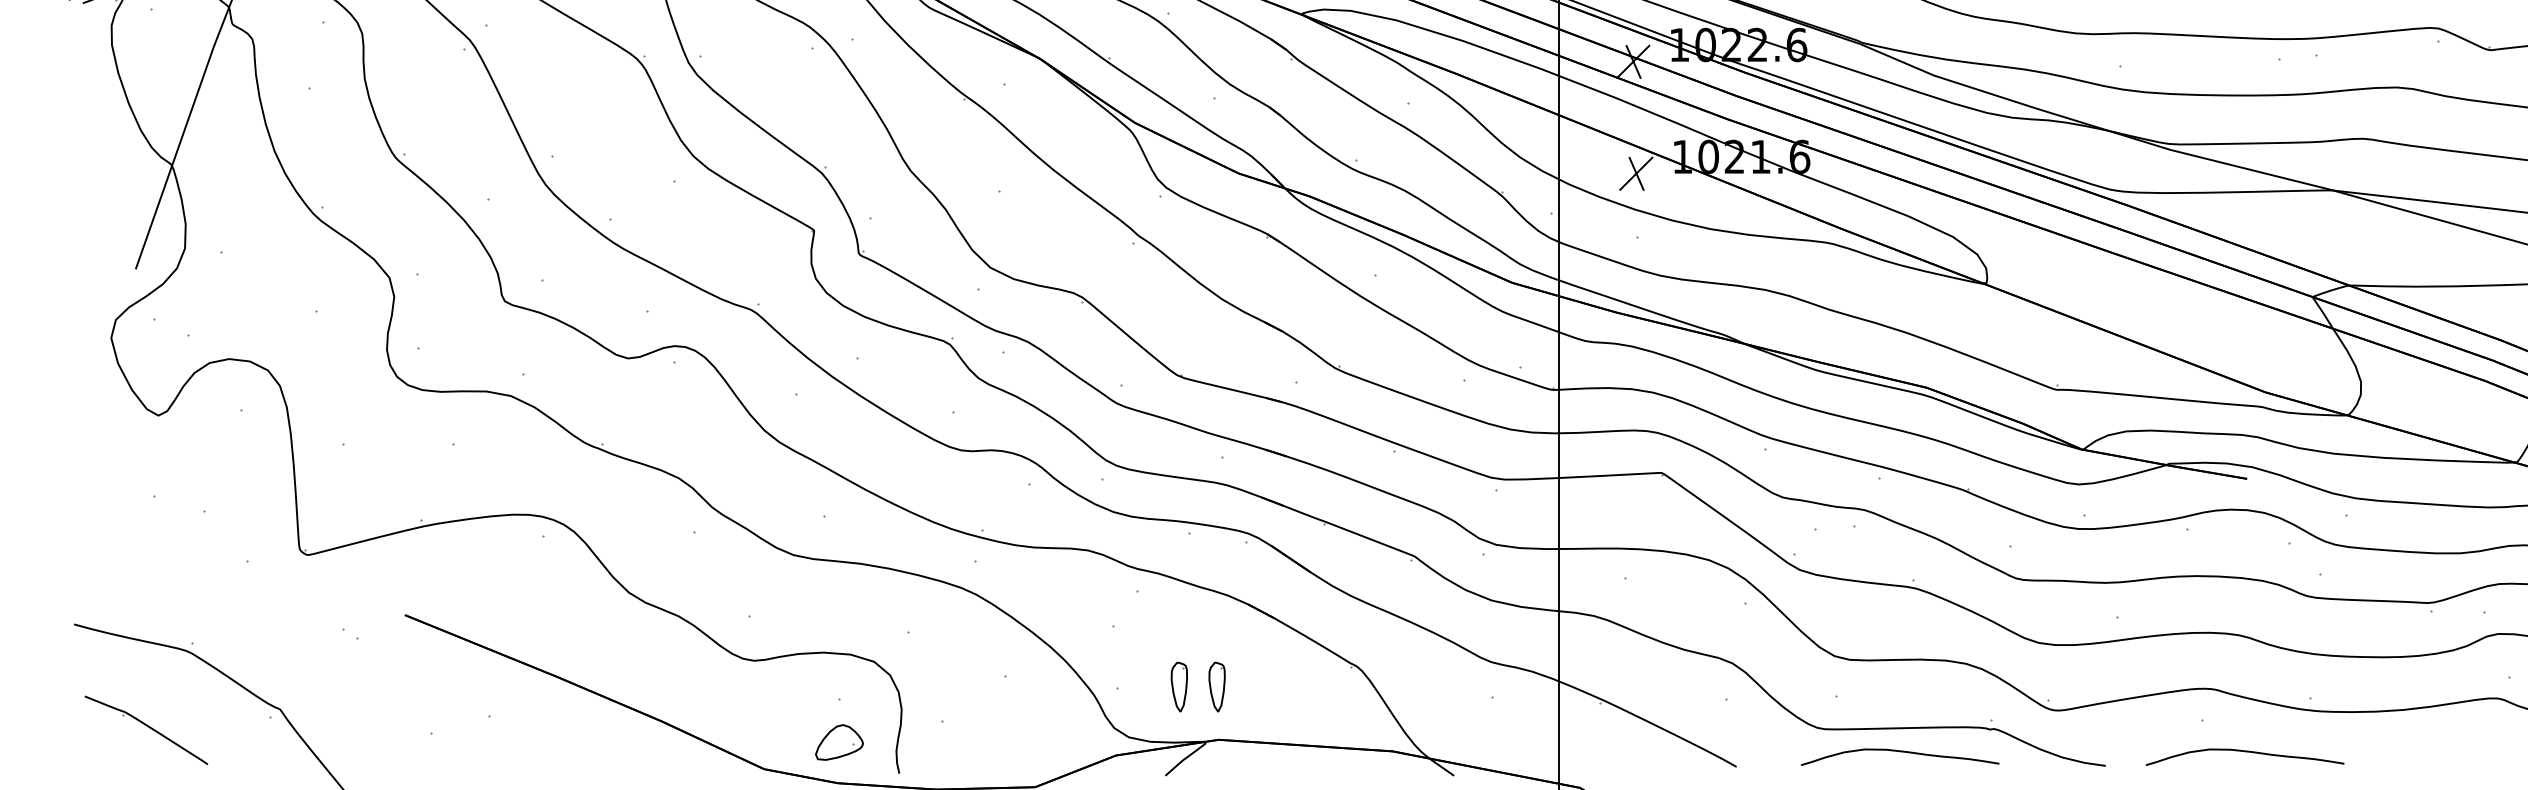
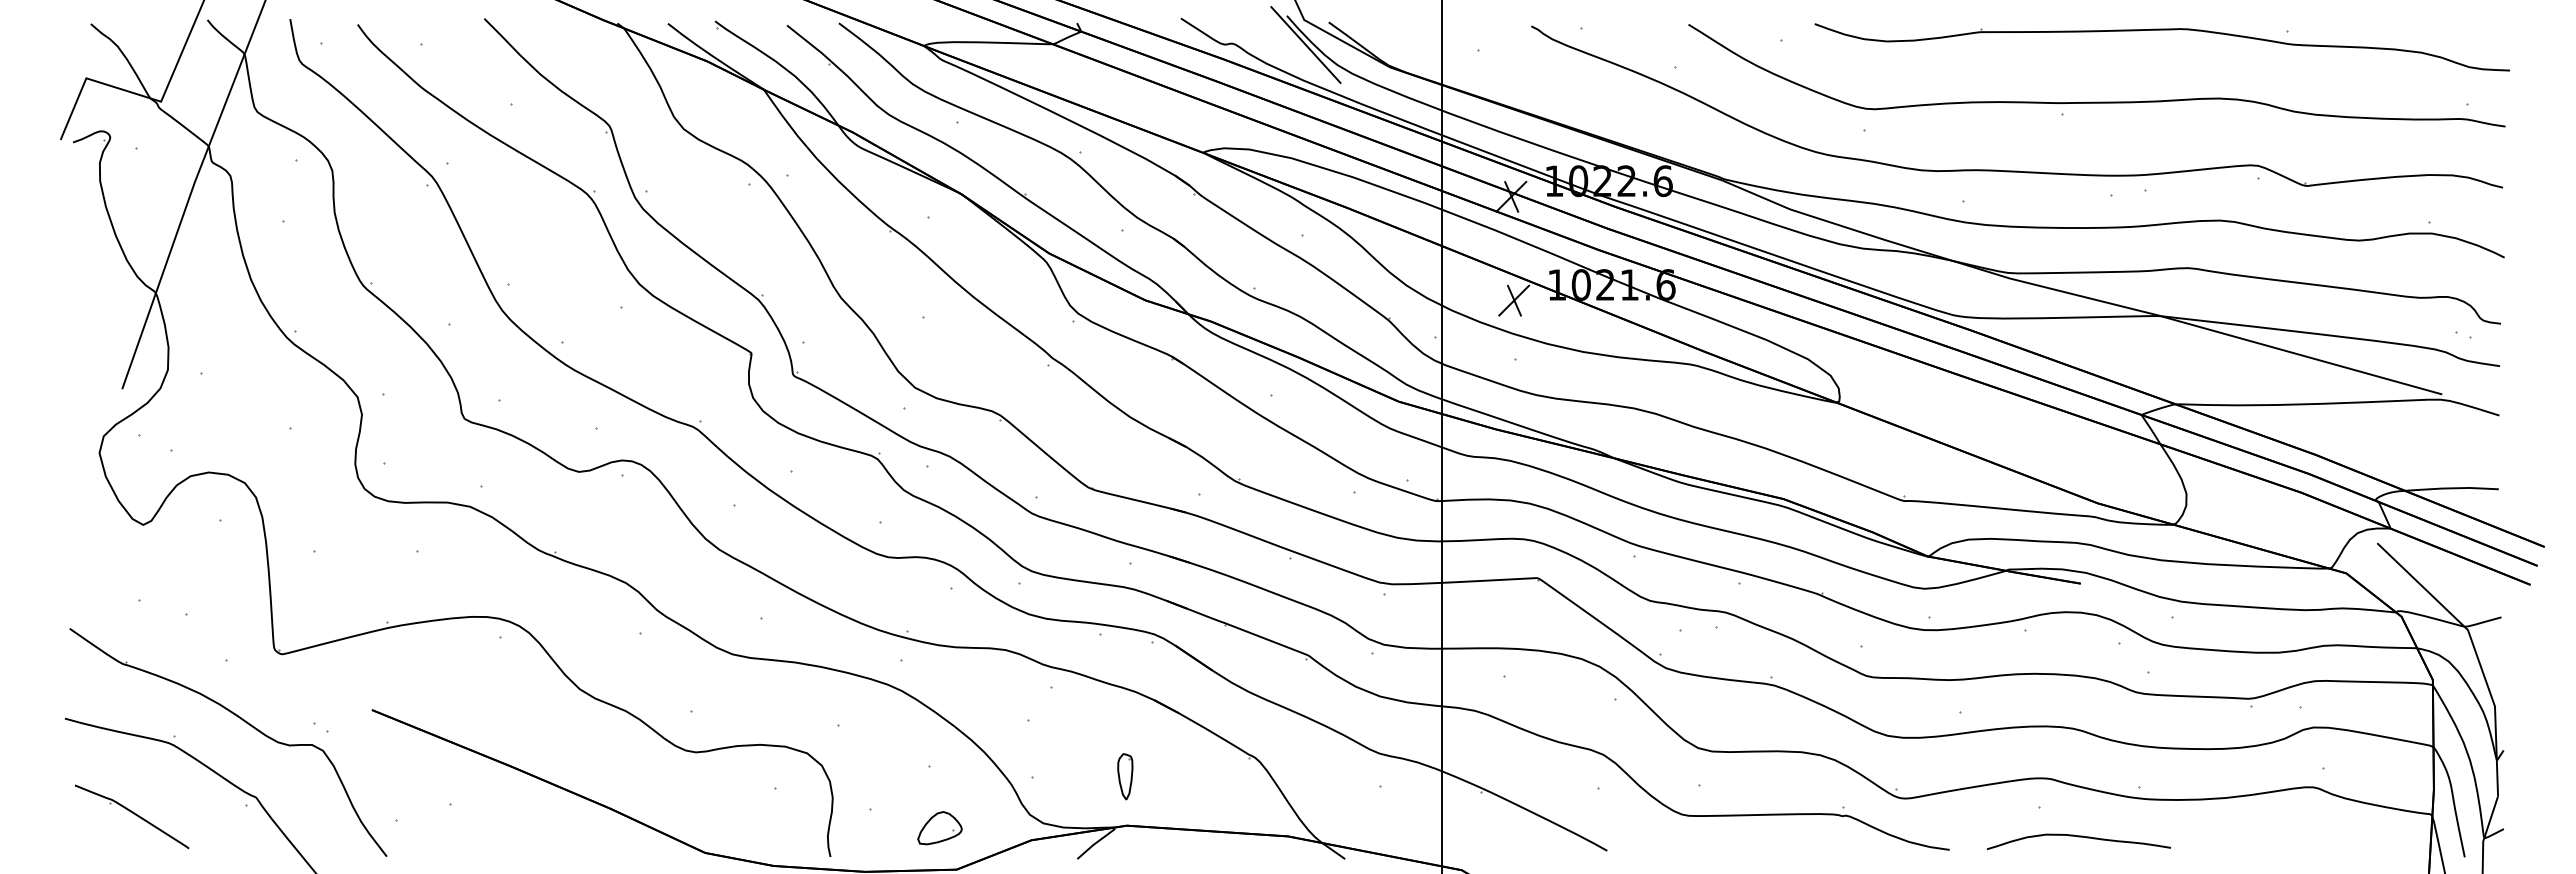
part: (266, 627) -> (243, 721), added
part: (1179, 686) -> (1090, 776), removed
part: (838, 742) -> (939, 828), moved
curve: (1899, 752) -> (1758, 837), removed

